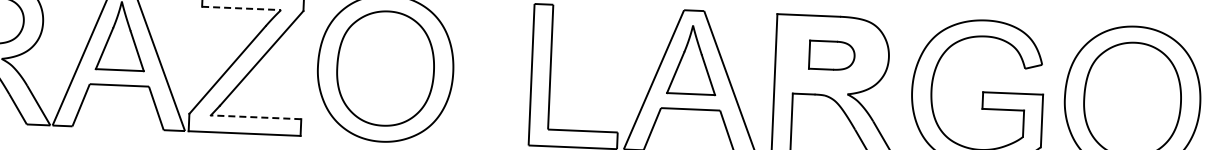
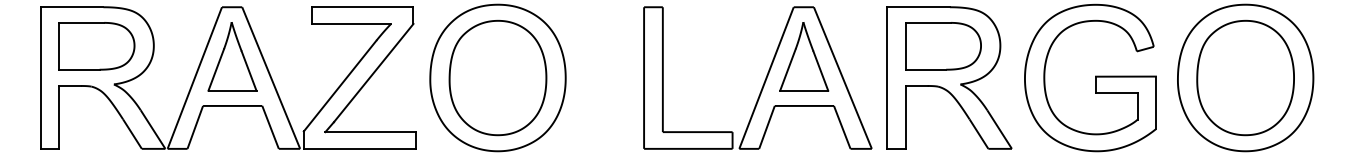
line: (241, 7) -> (351, 23), dashed -> solid
part: (832, 55) -> (943, 46), size x1.67
line: (255, 117) -> (370, 132), dashed -> solid

